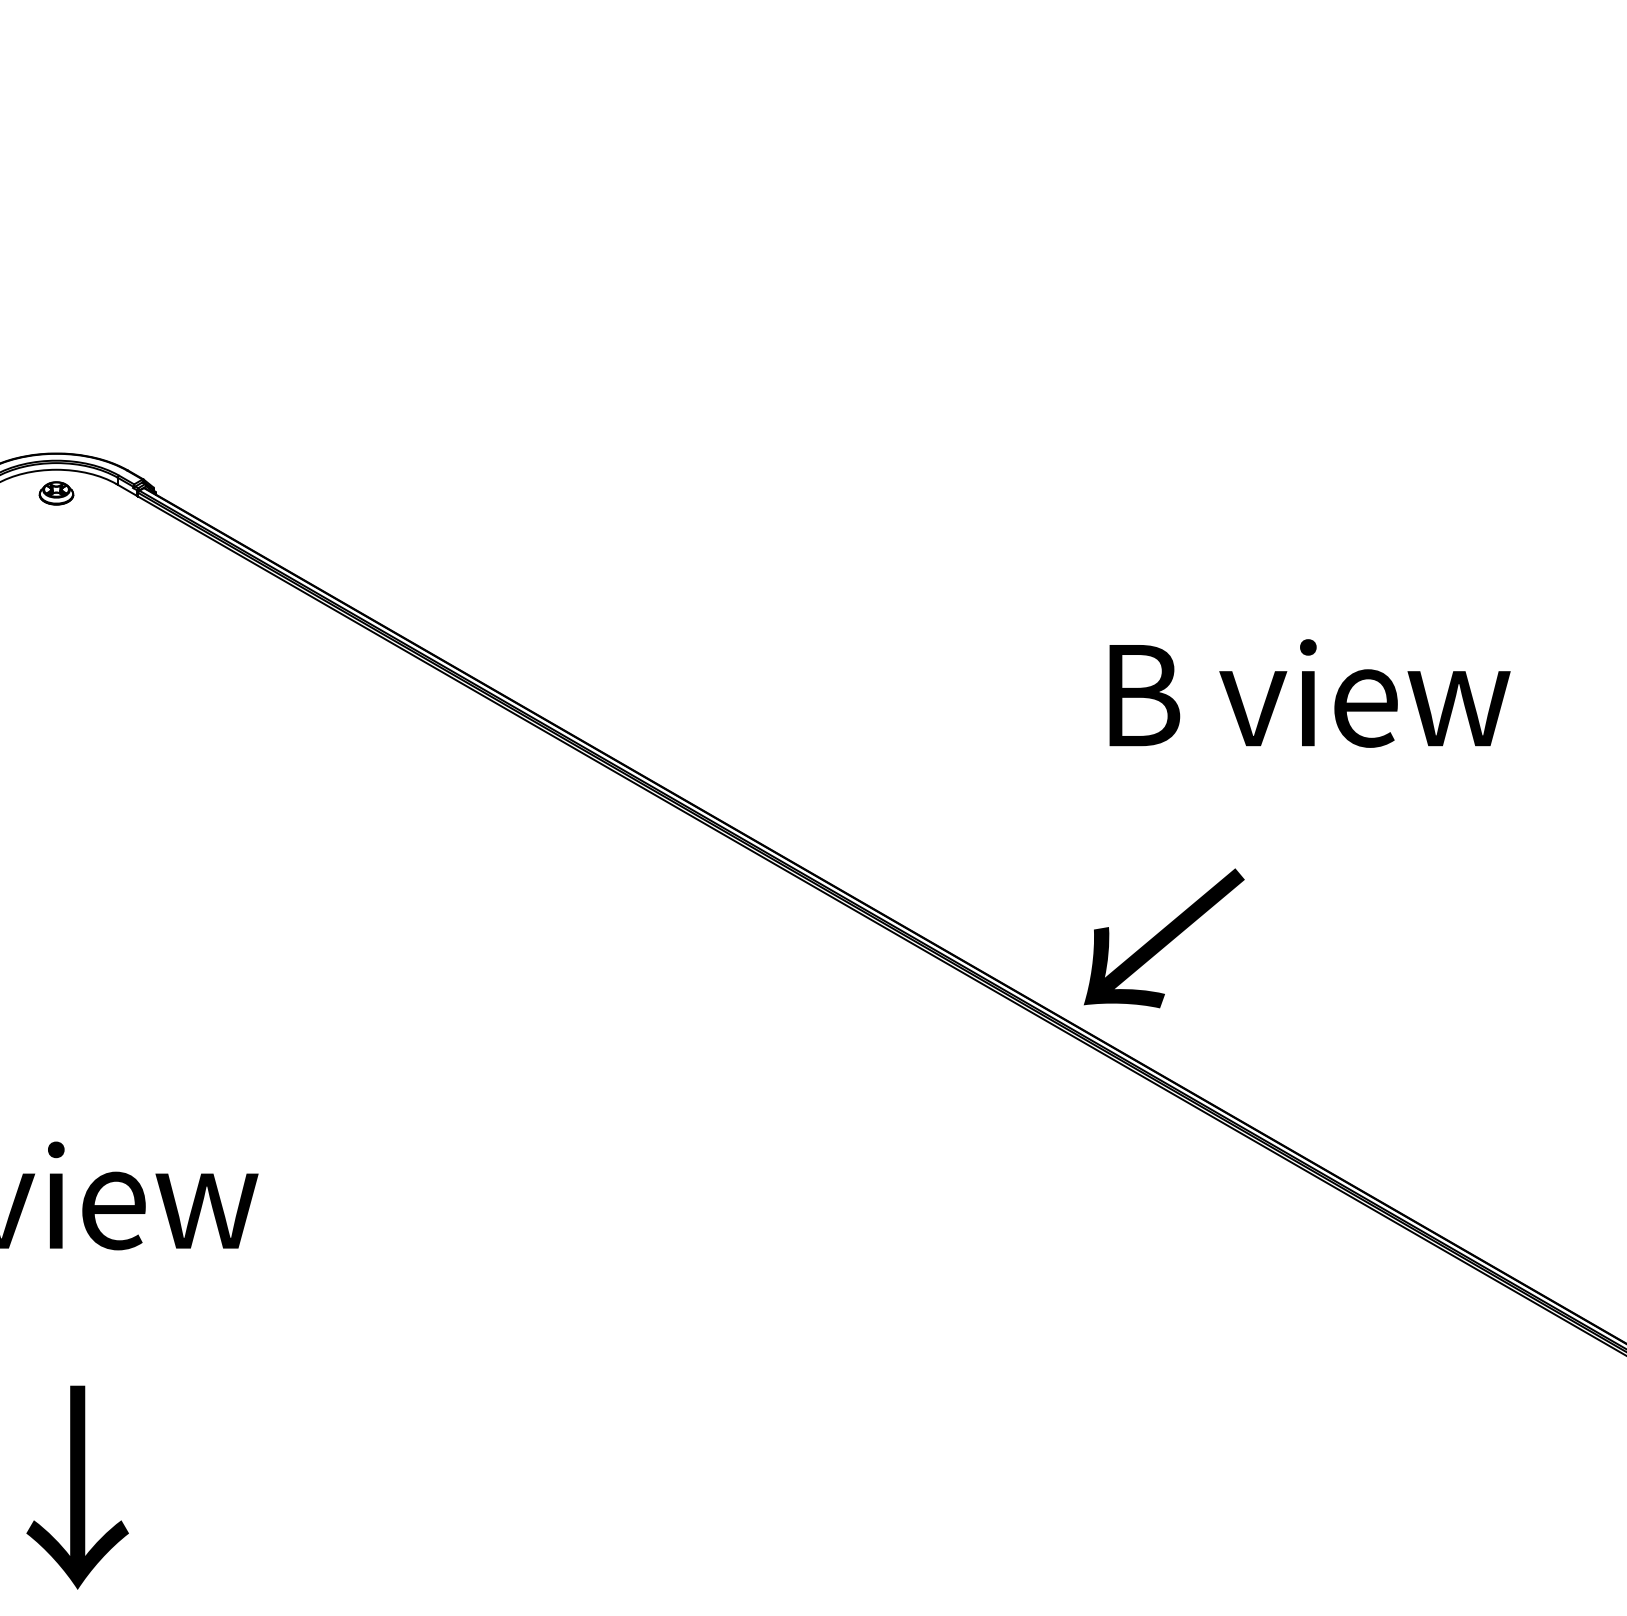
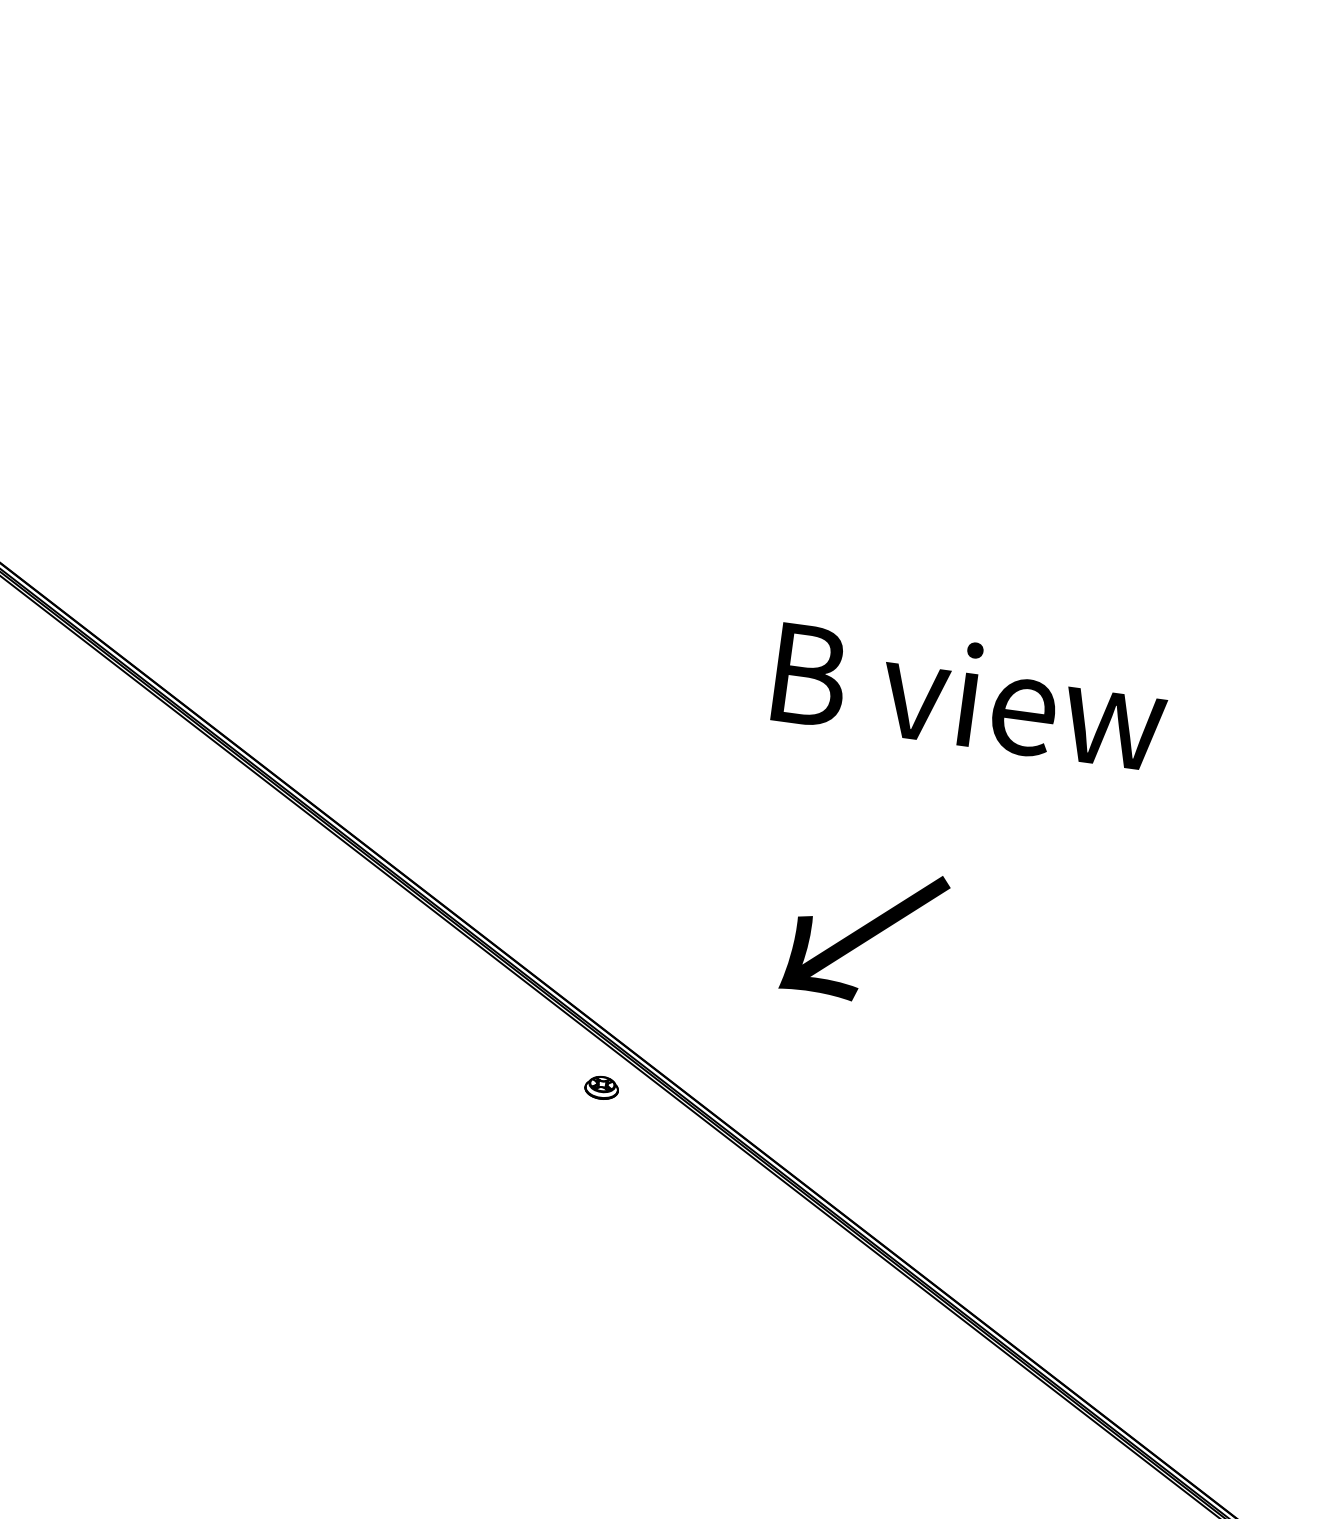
text: (1309, 693) -> (970, 695), moved
text: (1164, 938) -> (865, 934), moved
part: (1017, 1048) -> (601, 1088), added

